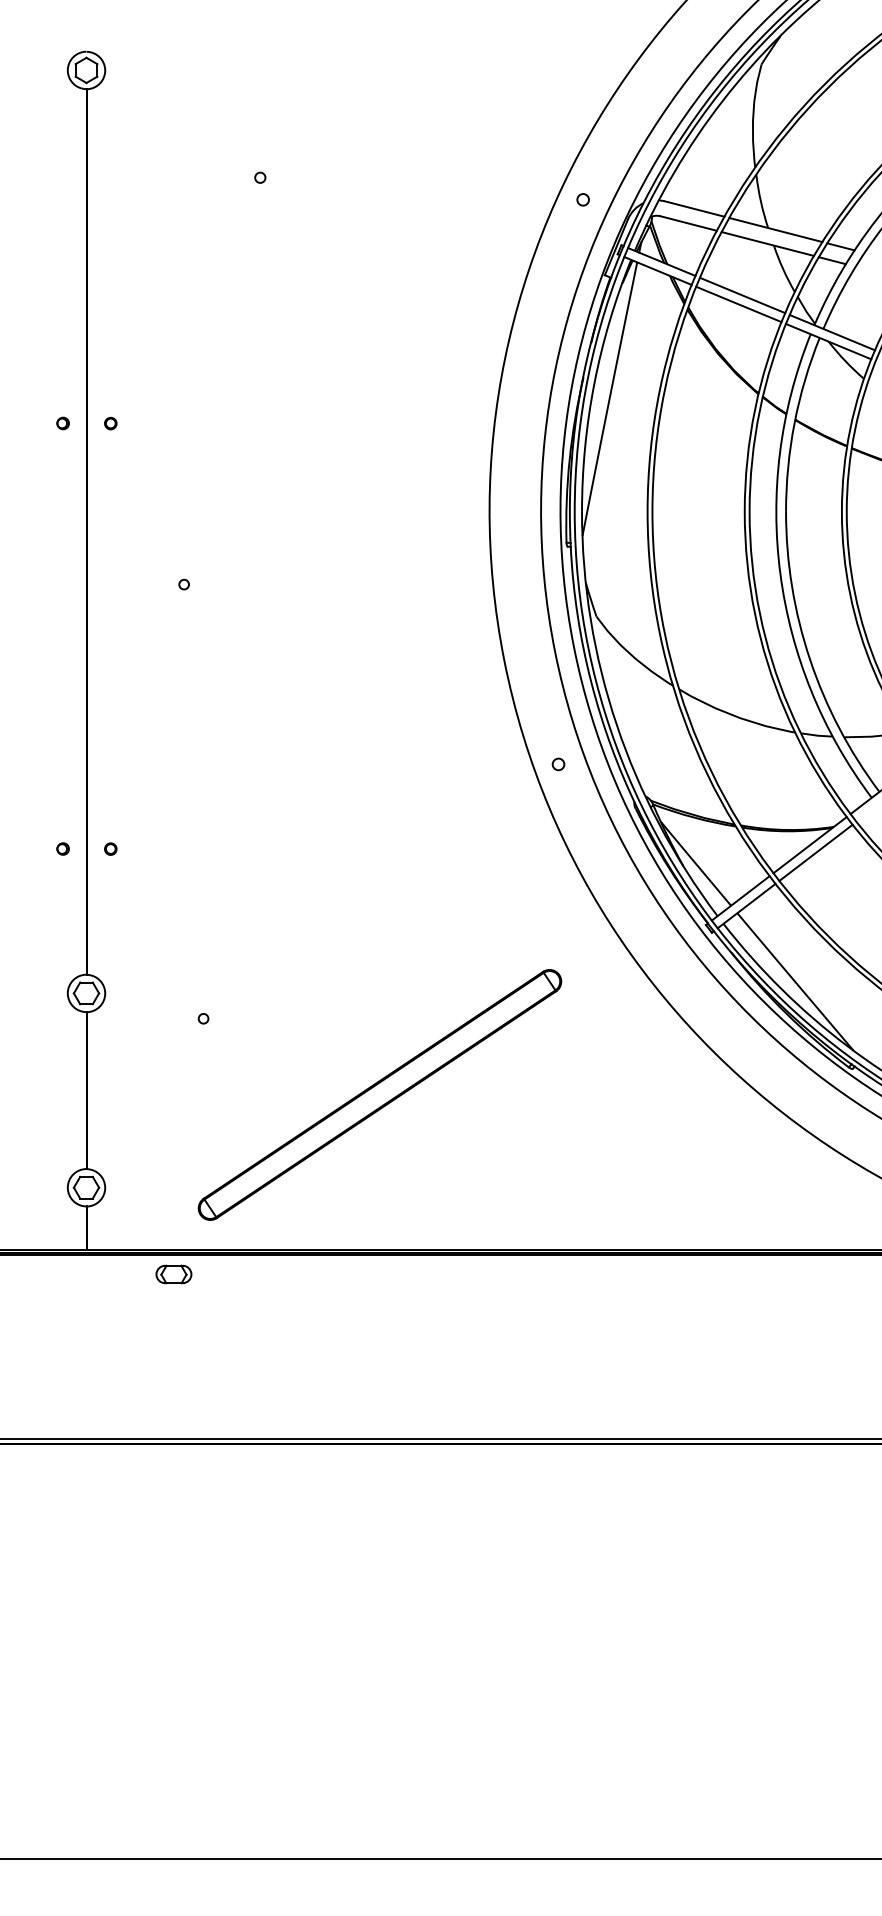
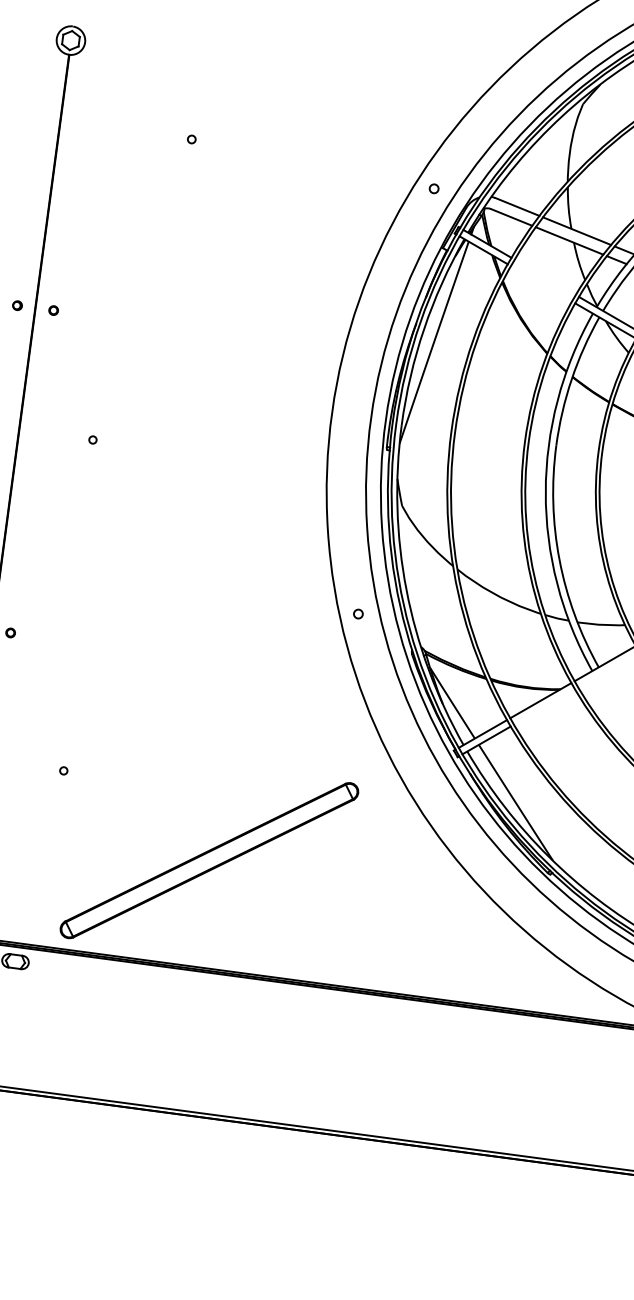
line: (742, 295) -> (545, 277), removed
line: (738, 304) -> (541, 283), removed
line: (815, 852) -> (544, 706), removed
part: (379, 1094) -> (209, 860), moved

